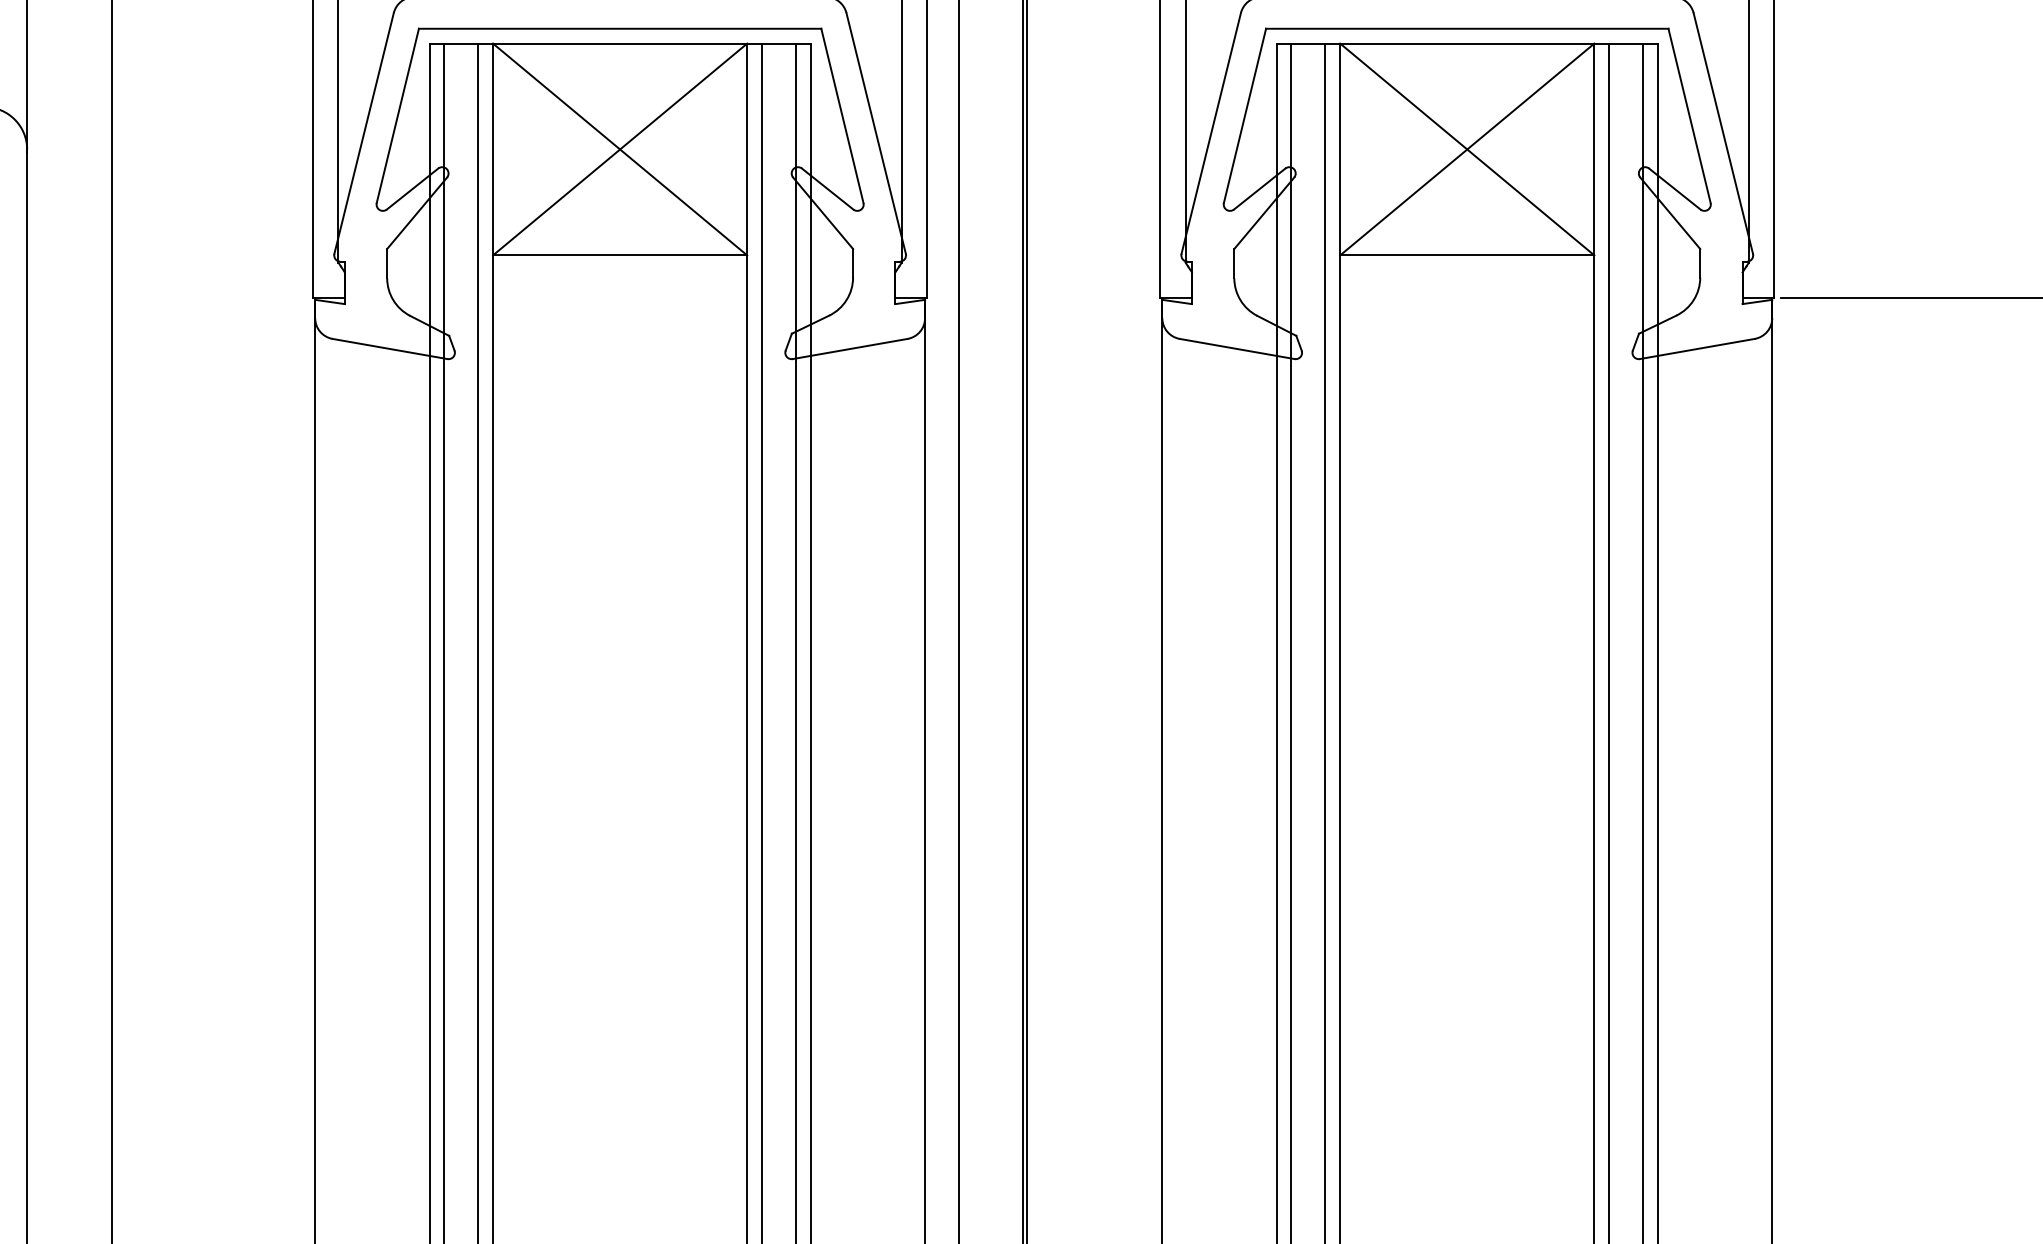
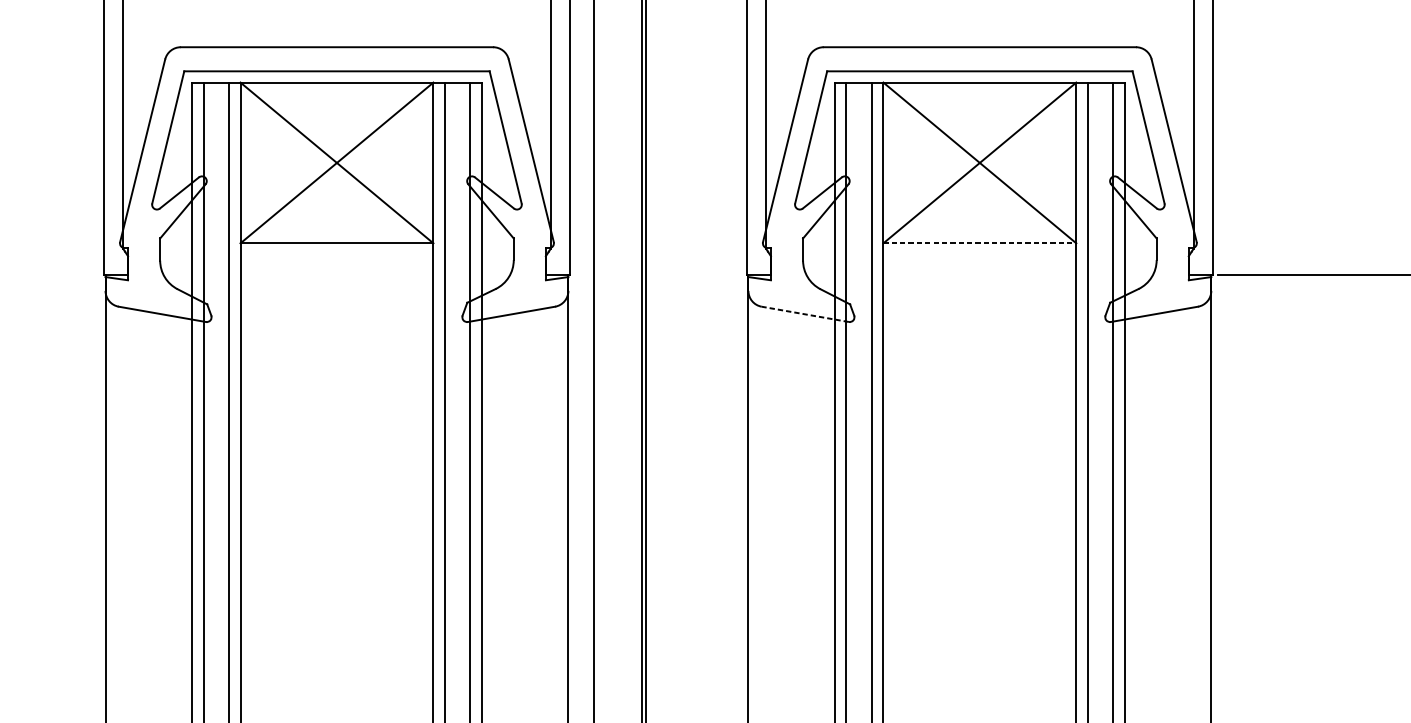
line: (1467, 255) -> (980, 243), solid -> dashed
line: (1236, 348) -> (804, 313), solid -> dashed

